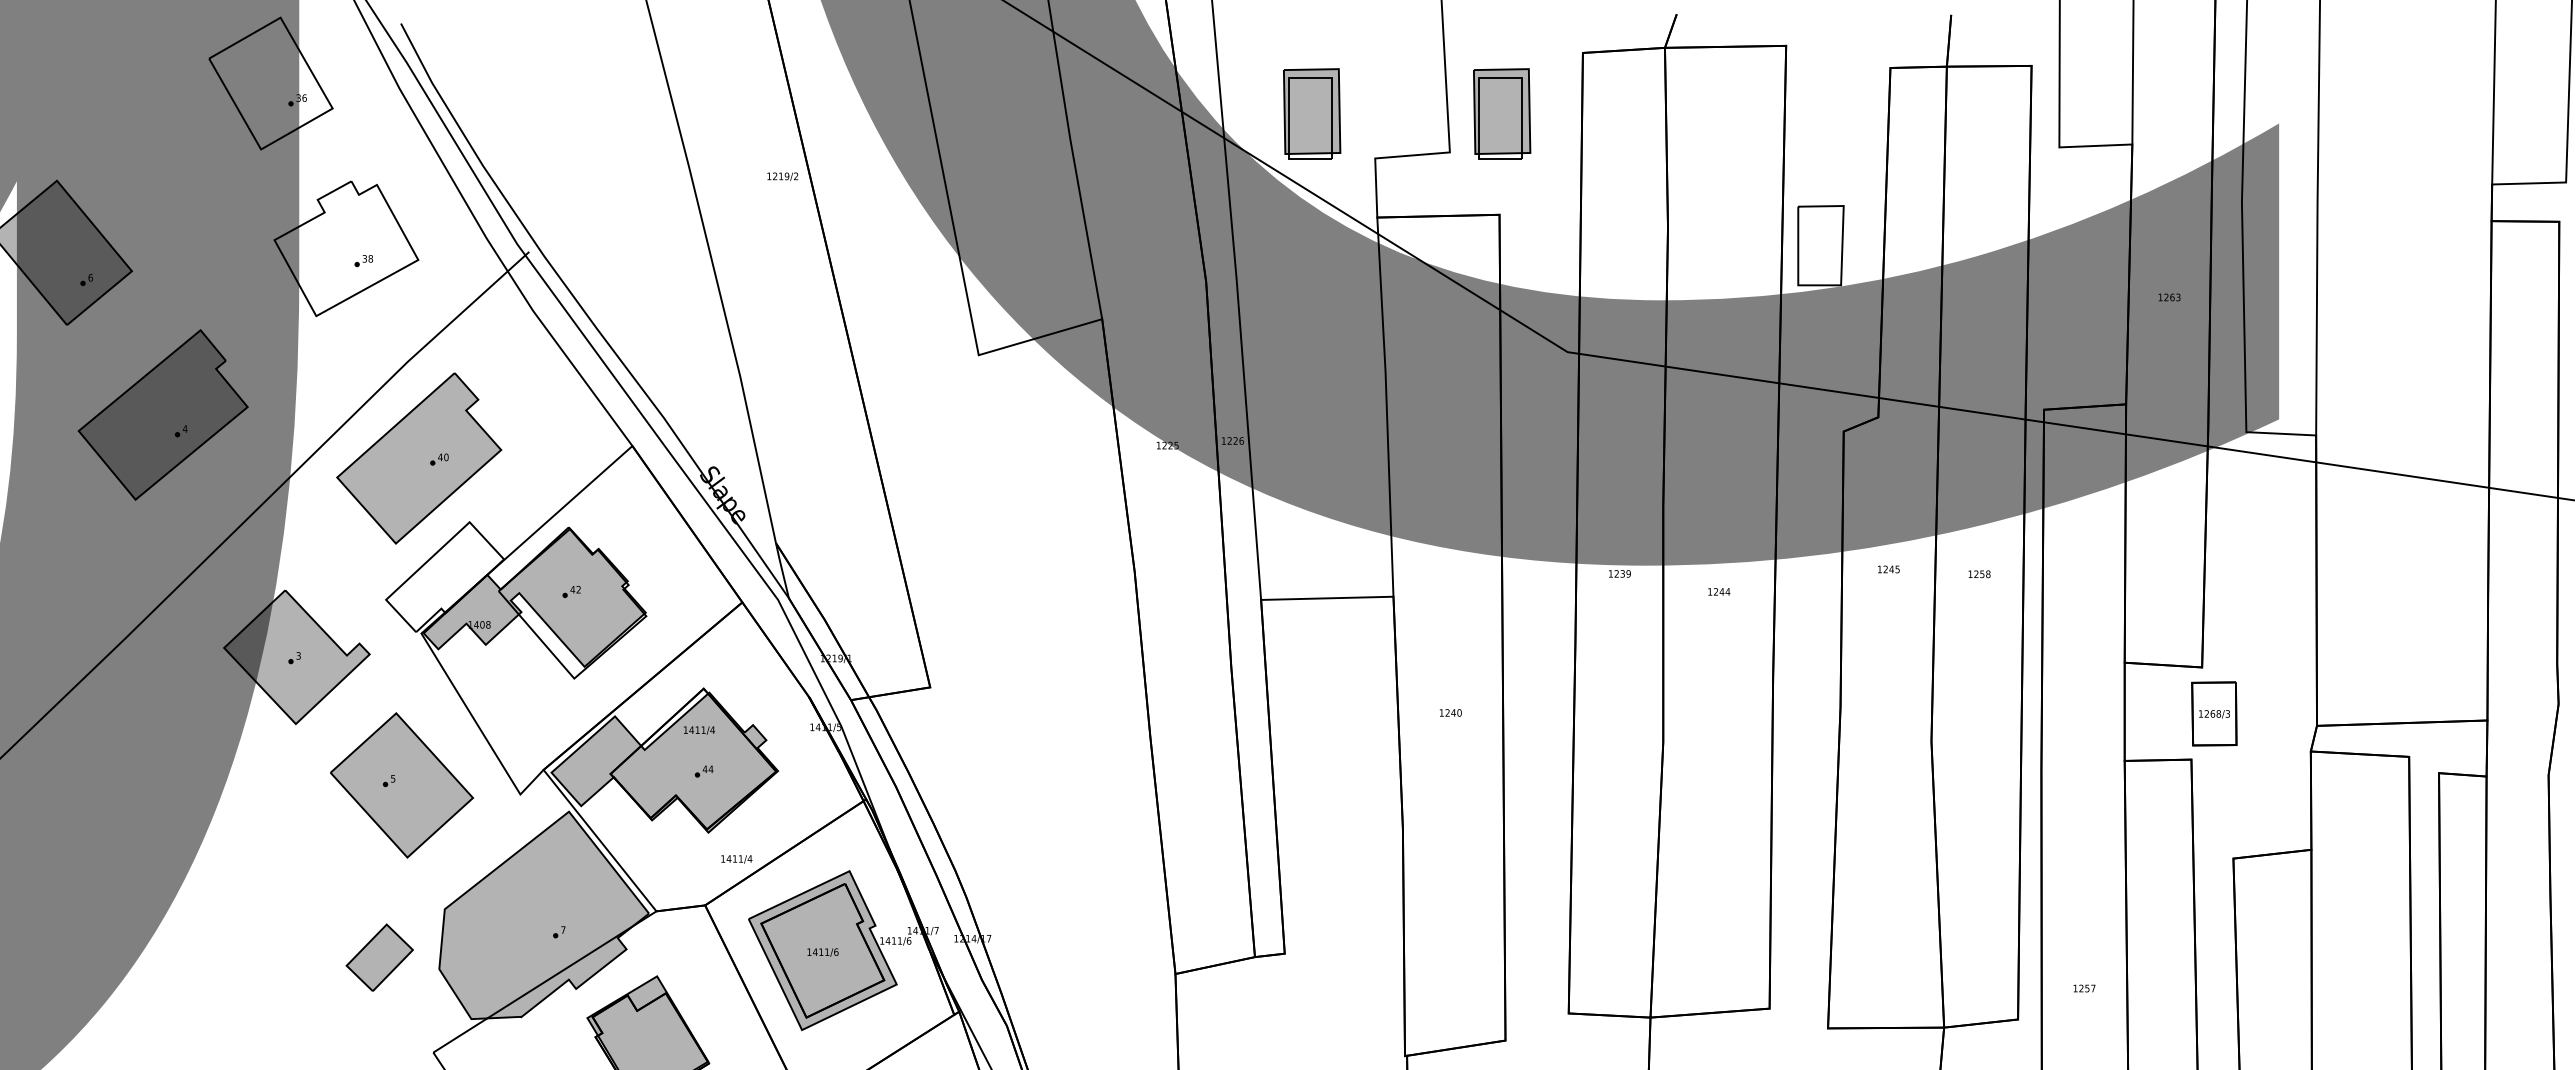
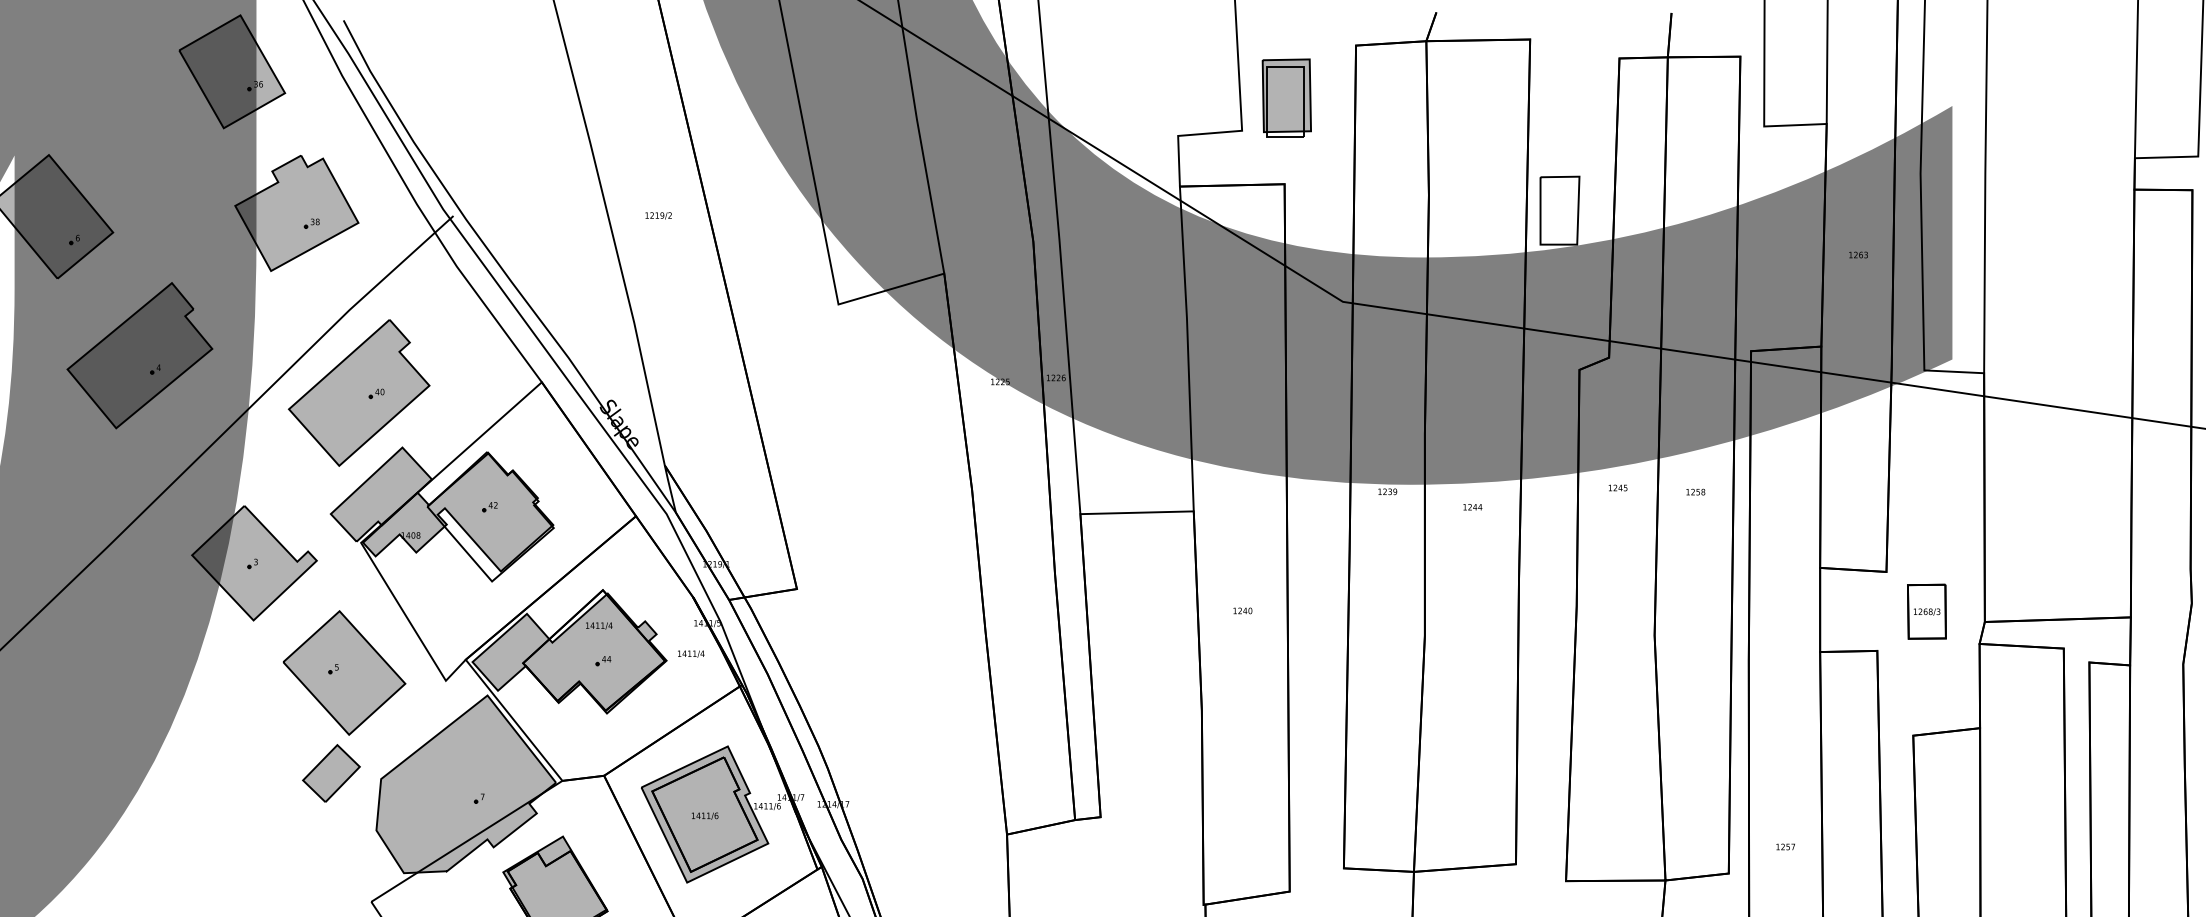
fill: (270, 83) -> (231, 71), added
part: (1312, 113) -> (1124, 97), removed
text: (782, 176) -> (658, 215), moved
fill: (346, 248) -> (296, 213), added
fill: (445, 577) -> (381, 494), added
part: (2214, 713) -> (1927, 611), moved
text: (736, 859) -> (690, 654), moved
part: (379, 957) -> (331, 773), moved

